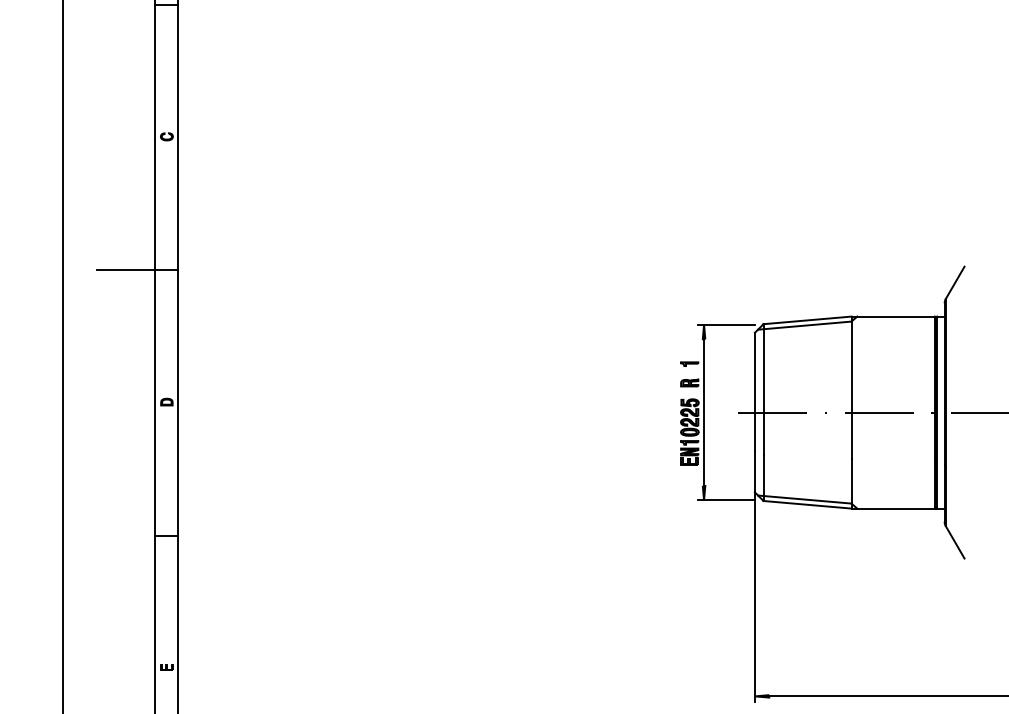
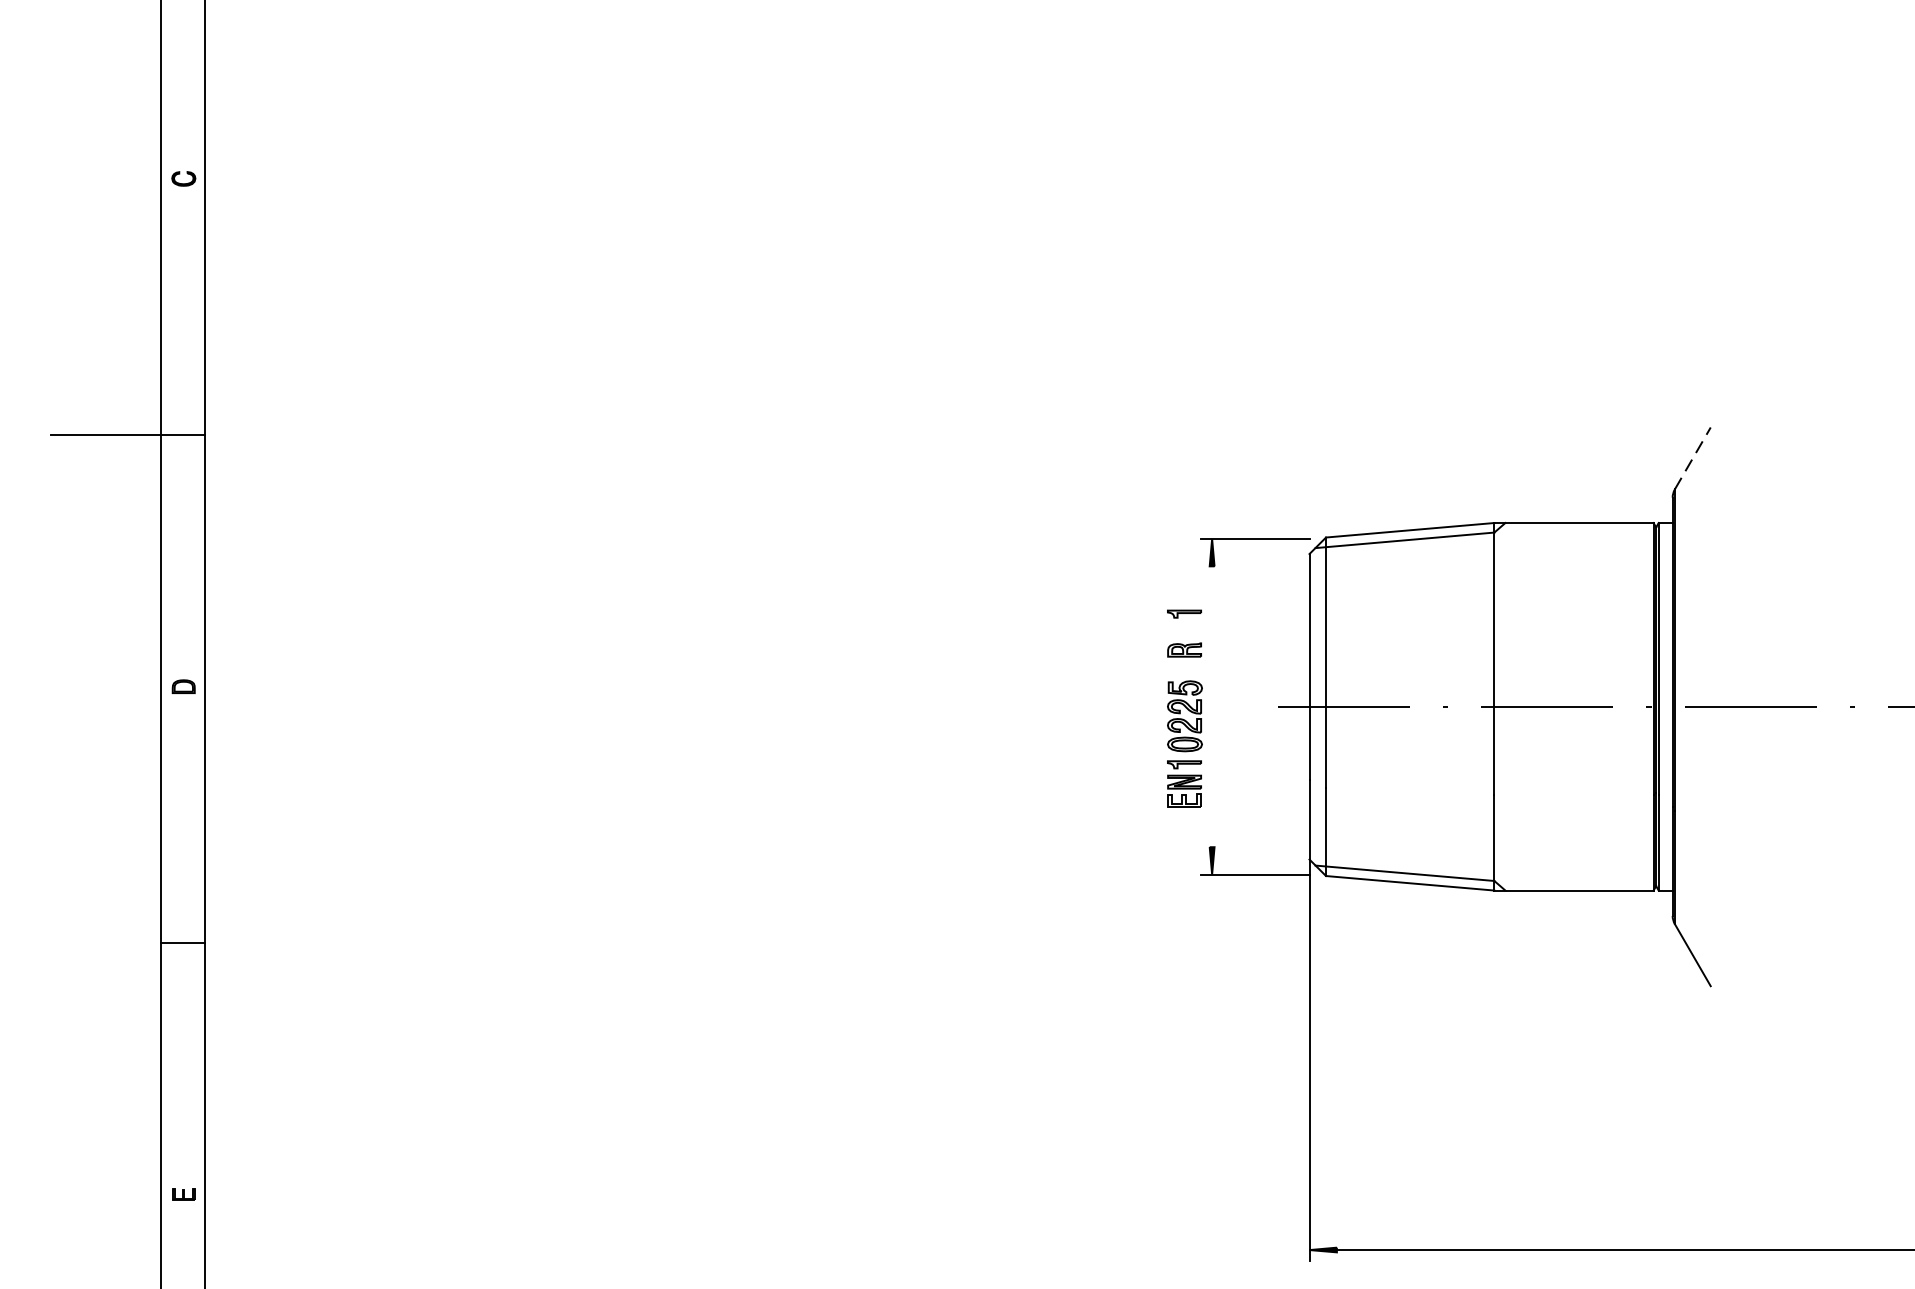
line: (955, 282) -> (1693, 457), solid -> dashed
line: (704, 412) -> (1212, 706), removed

